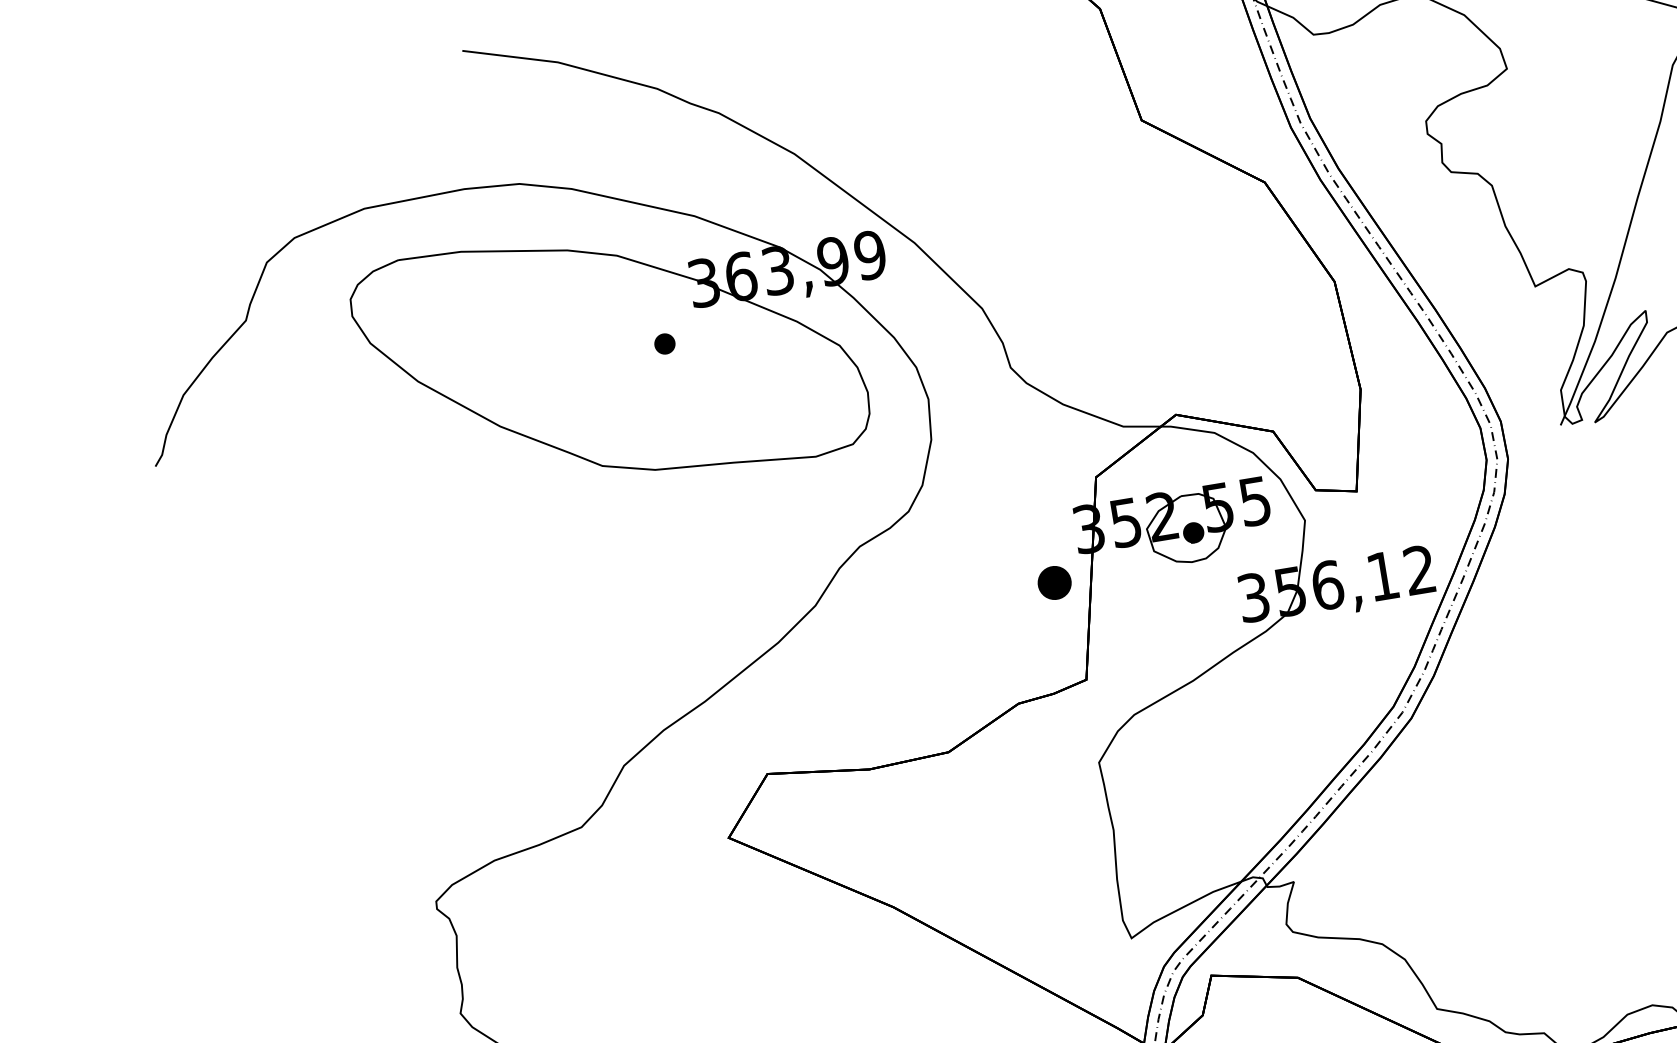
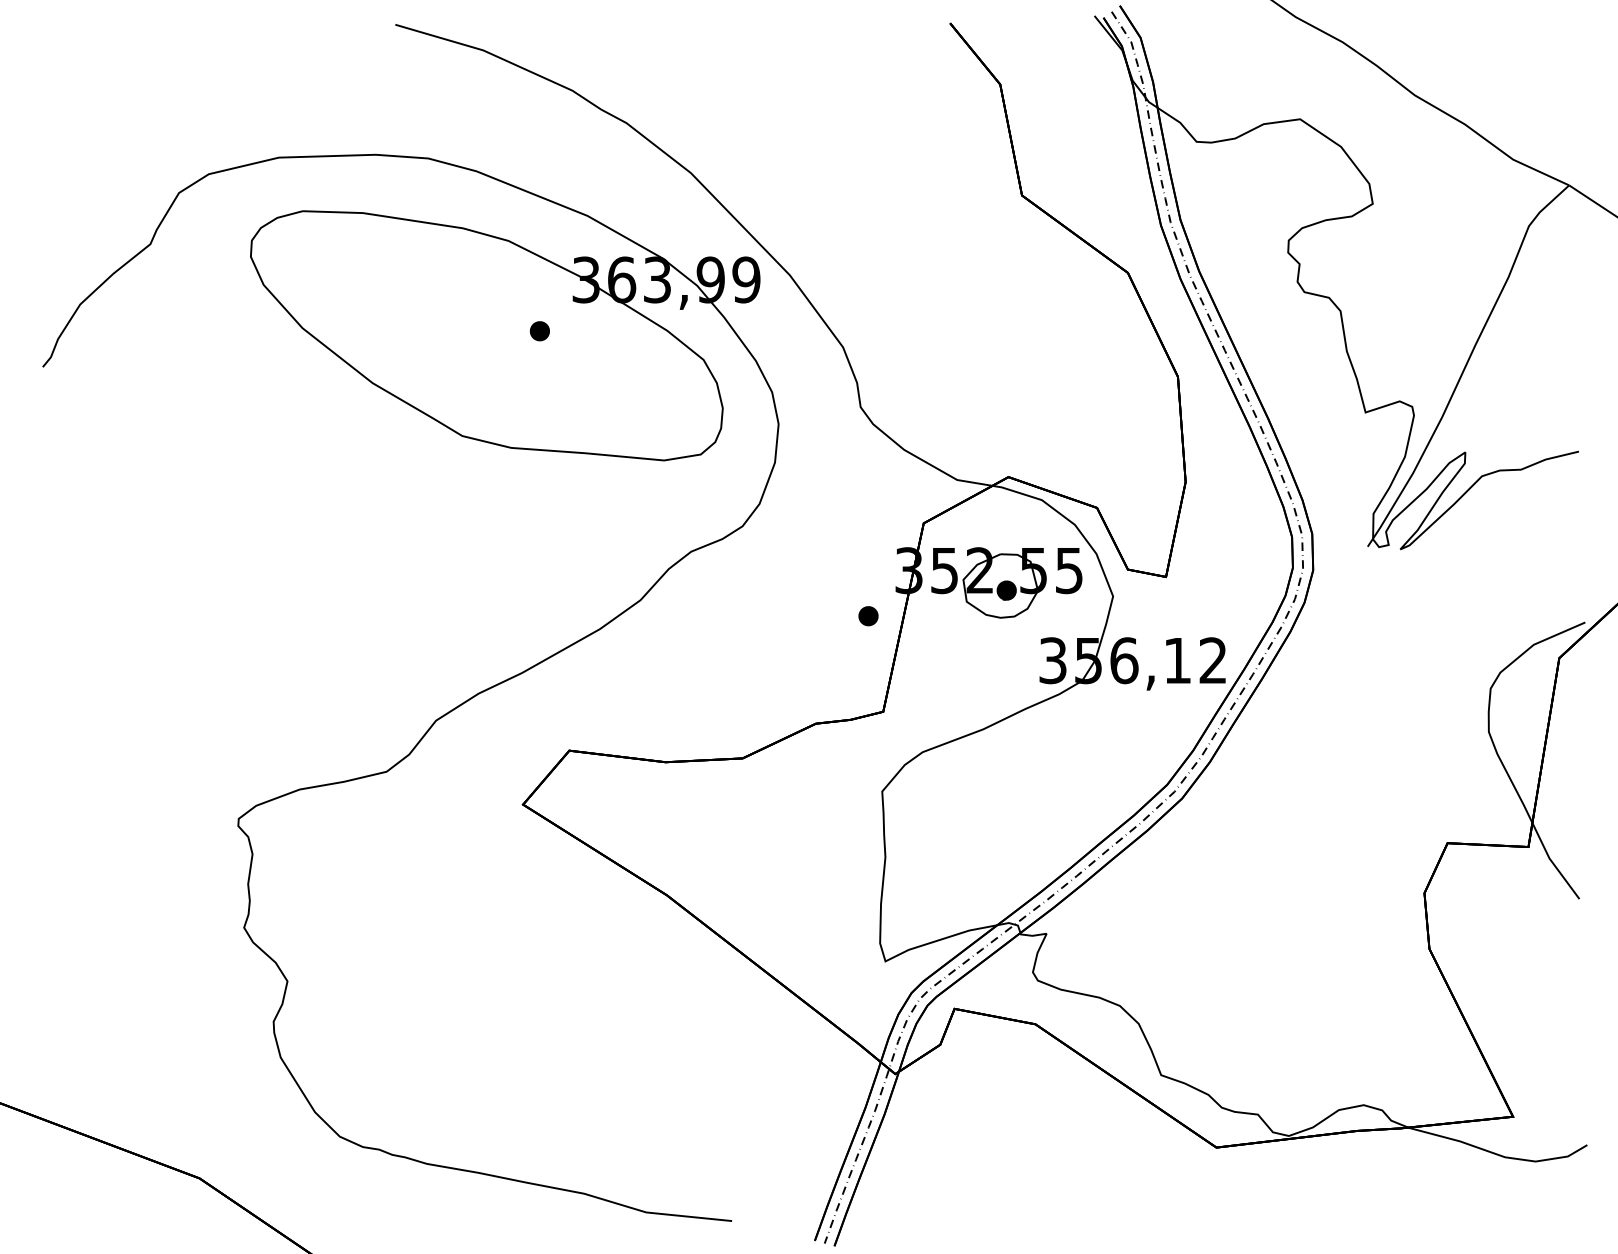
part: (1054, 583) -> (868, 616), size x0.62

